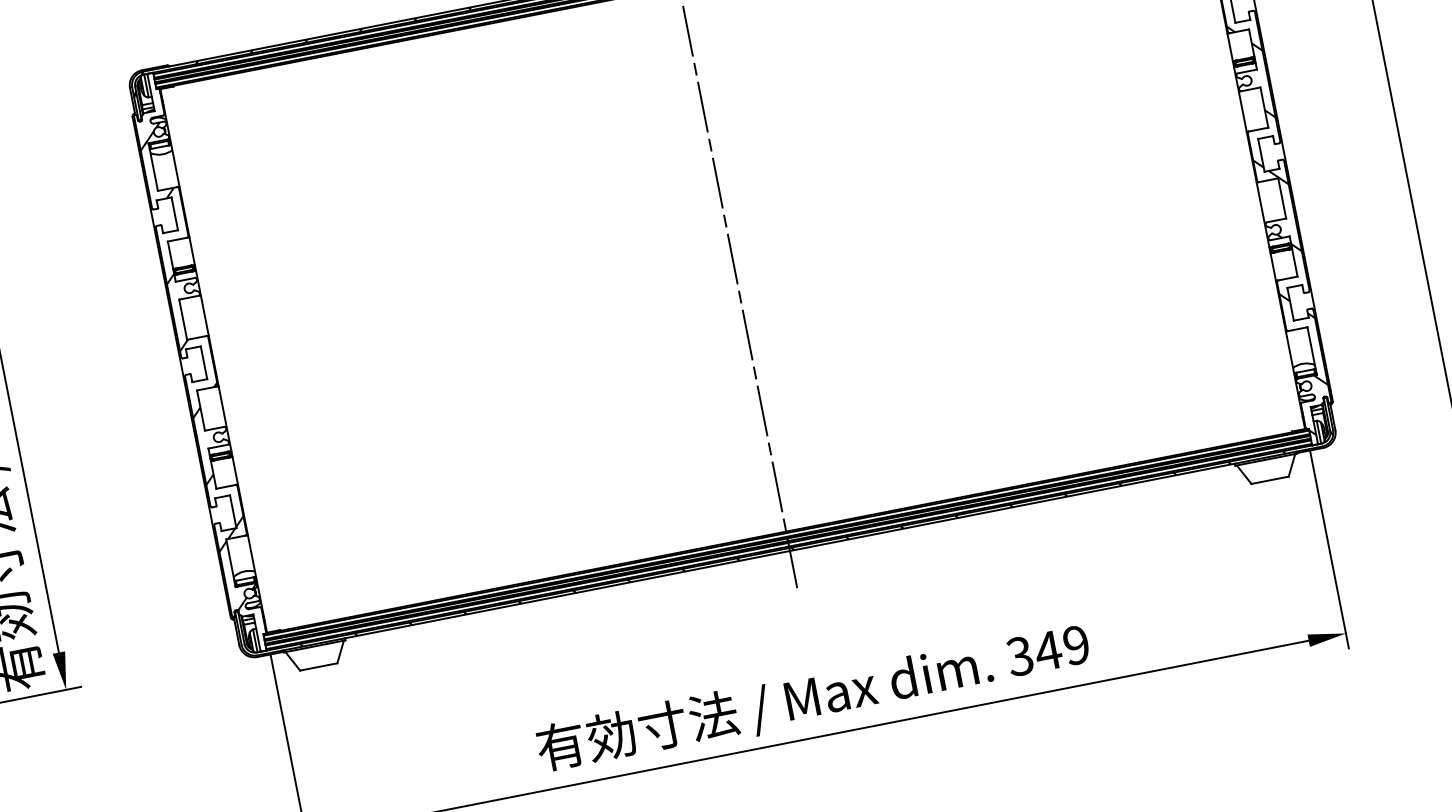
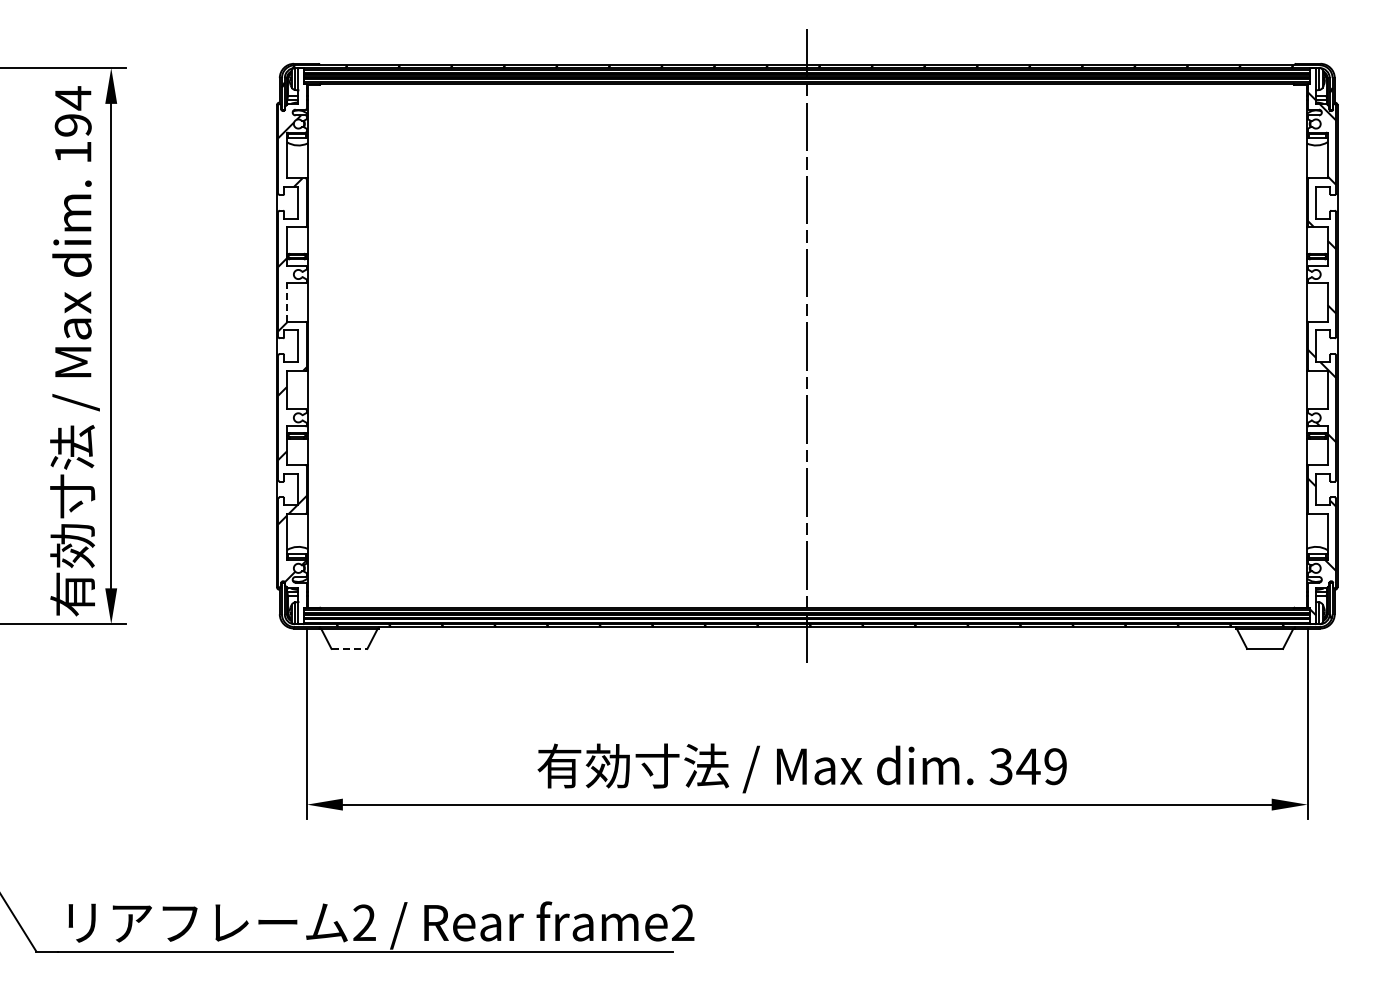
line: (182, 318) -> (286, 301), solid -> dashed
line: (318, 666) -> (349, 648), solid -> dashed

